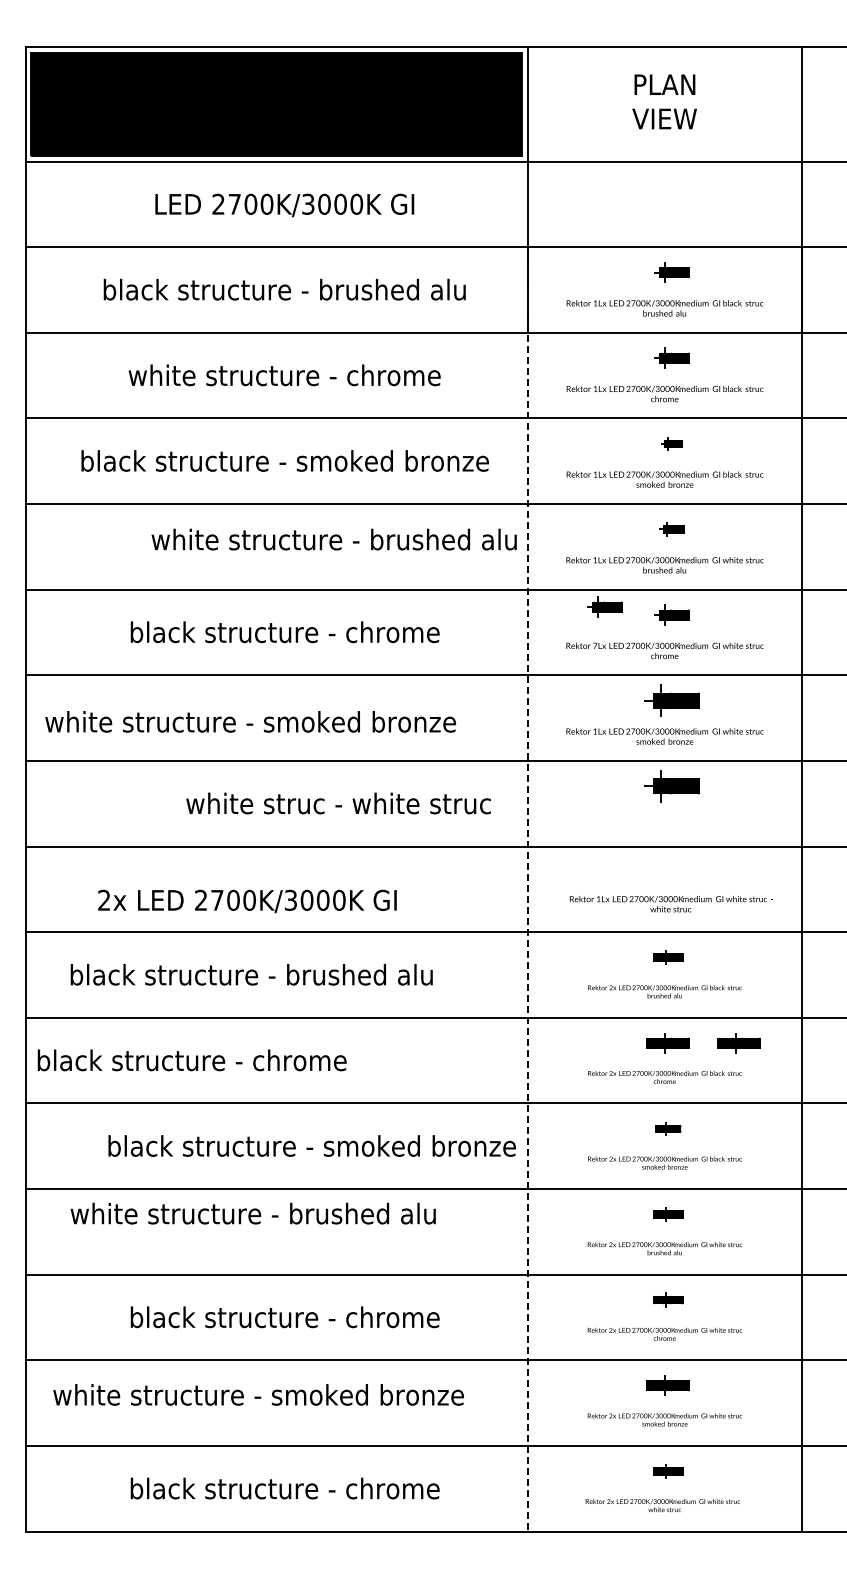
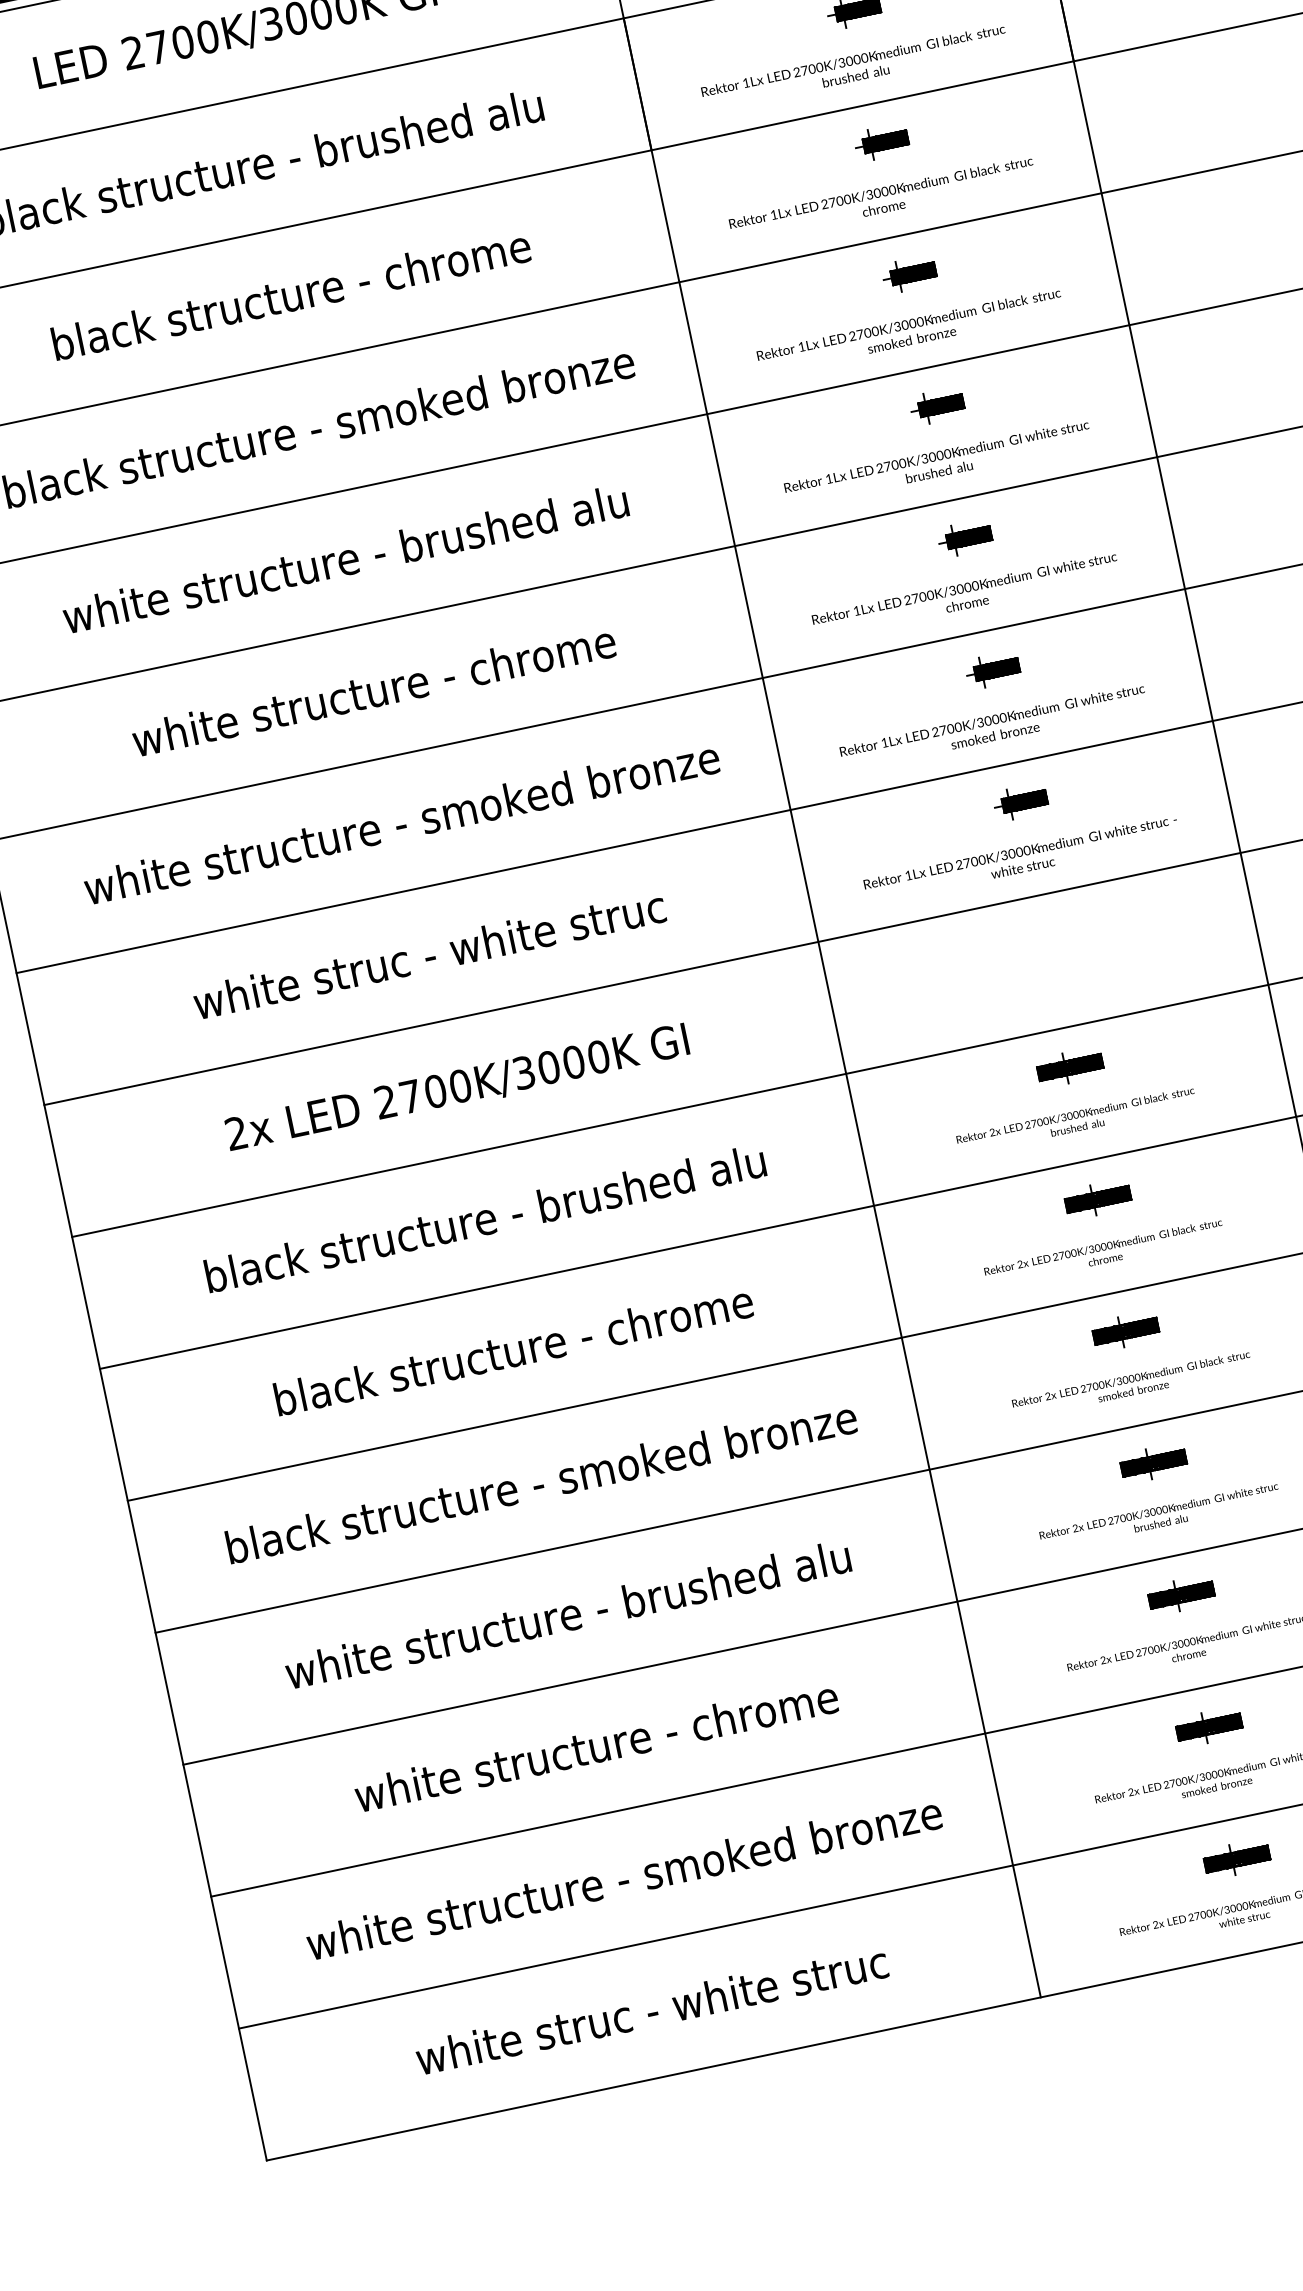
text: (284, 375) -> (290, 295), white structure - chrome -> black structure - chrome
part: (671, 443) -> (908, 274), size x1.67
part: (671, 529) -> (936, 406), size x1.43
text: (333, 539) -> (344, 558), moved
part: (604, 606) -> (858, 547), removed
text: (284, 632) -> (373, 691), black structure - chrome -> white structure - chrome
text: (595, 645) -> (857, 610), 7Lx -> 1Lx
part: (671, 700) -> (992, 670), size x0.62
text: (250, 721) -> (401, 822), moved
part: (671, 786) -> (1020, 802), size x0.62
text: (338, 803) -> (429, 954), moved
line: (527, 889) -> (831, 1008), dashed -> solid
text: (247, 901) -> (457, 1088), moved
text: (670, 904) -> (1020, 860), moved
part: (667, 957) -> (1069, 1067), size x1.43
text: (251, 974) -> (484, 1218), moved
part: (738, 1043) -> (1206, 1176), removed
text: (191, 1060) -> (512, 1350), moved
part: (667, 1128) -> (1124, 1330), size x1.67
text: (311, 1145) -> (540, 1481), moved
text: (252, 1213) -> (566, 1614), moved
part: (667, 1214) -> (1152, 1463), size x1.43
part: (667, 1299) -> (1180, 1594), size x1.43
text: (284, 1317) -> (596, 1746), black structure - chrome -> white structure - chrome
text: (258, 1394) -> (623, 1877), moved
part: (667, 1471) -> (1236, 1859), size x1.43
text: (284, 1488) -> (651, 2009), black structure - chrome -> white struc - white struc

